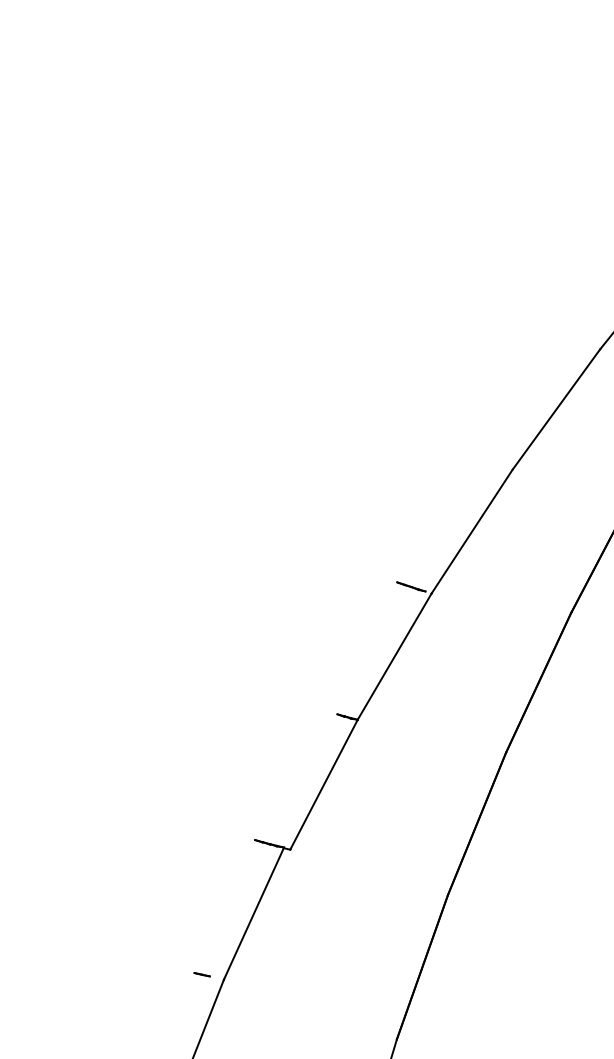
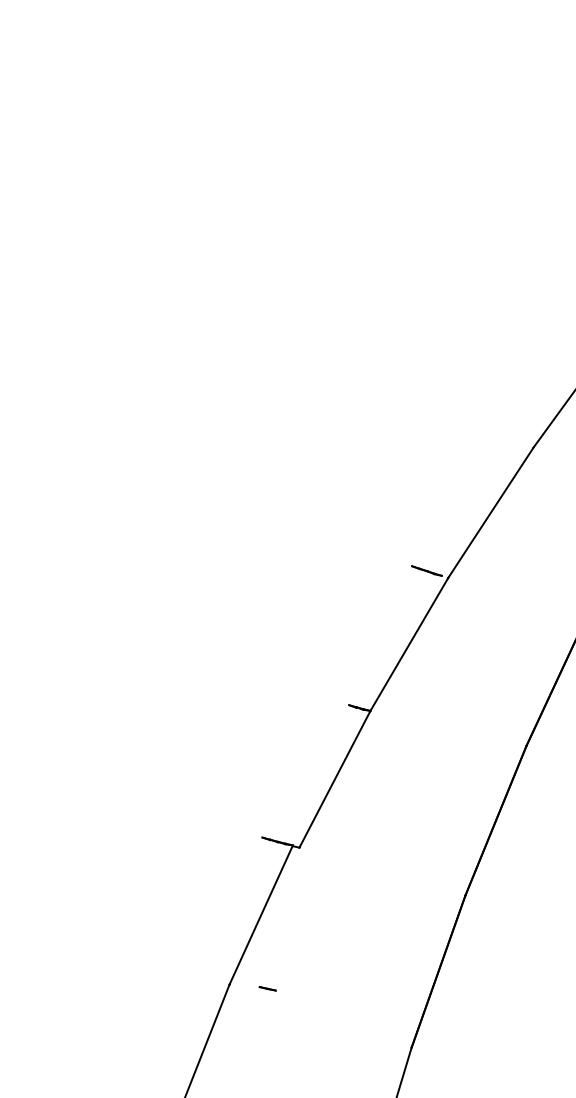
line: (201, 974) -> (267, 988), moved

